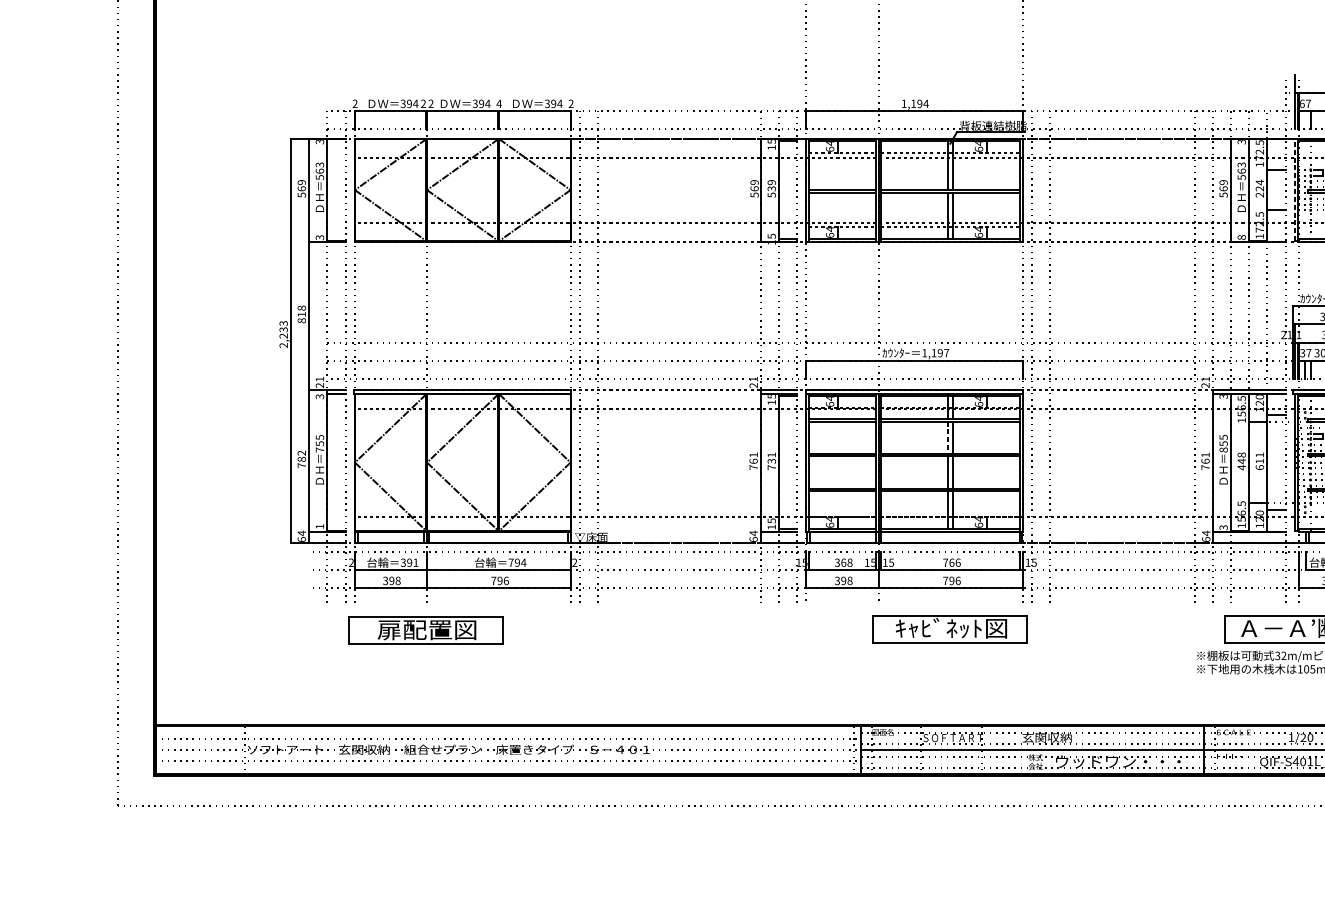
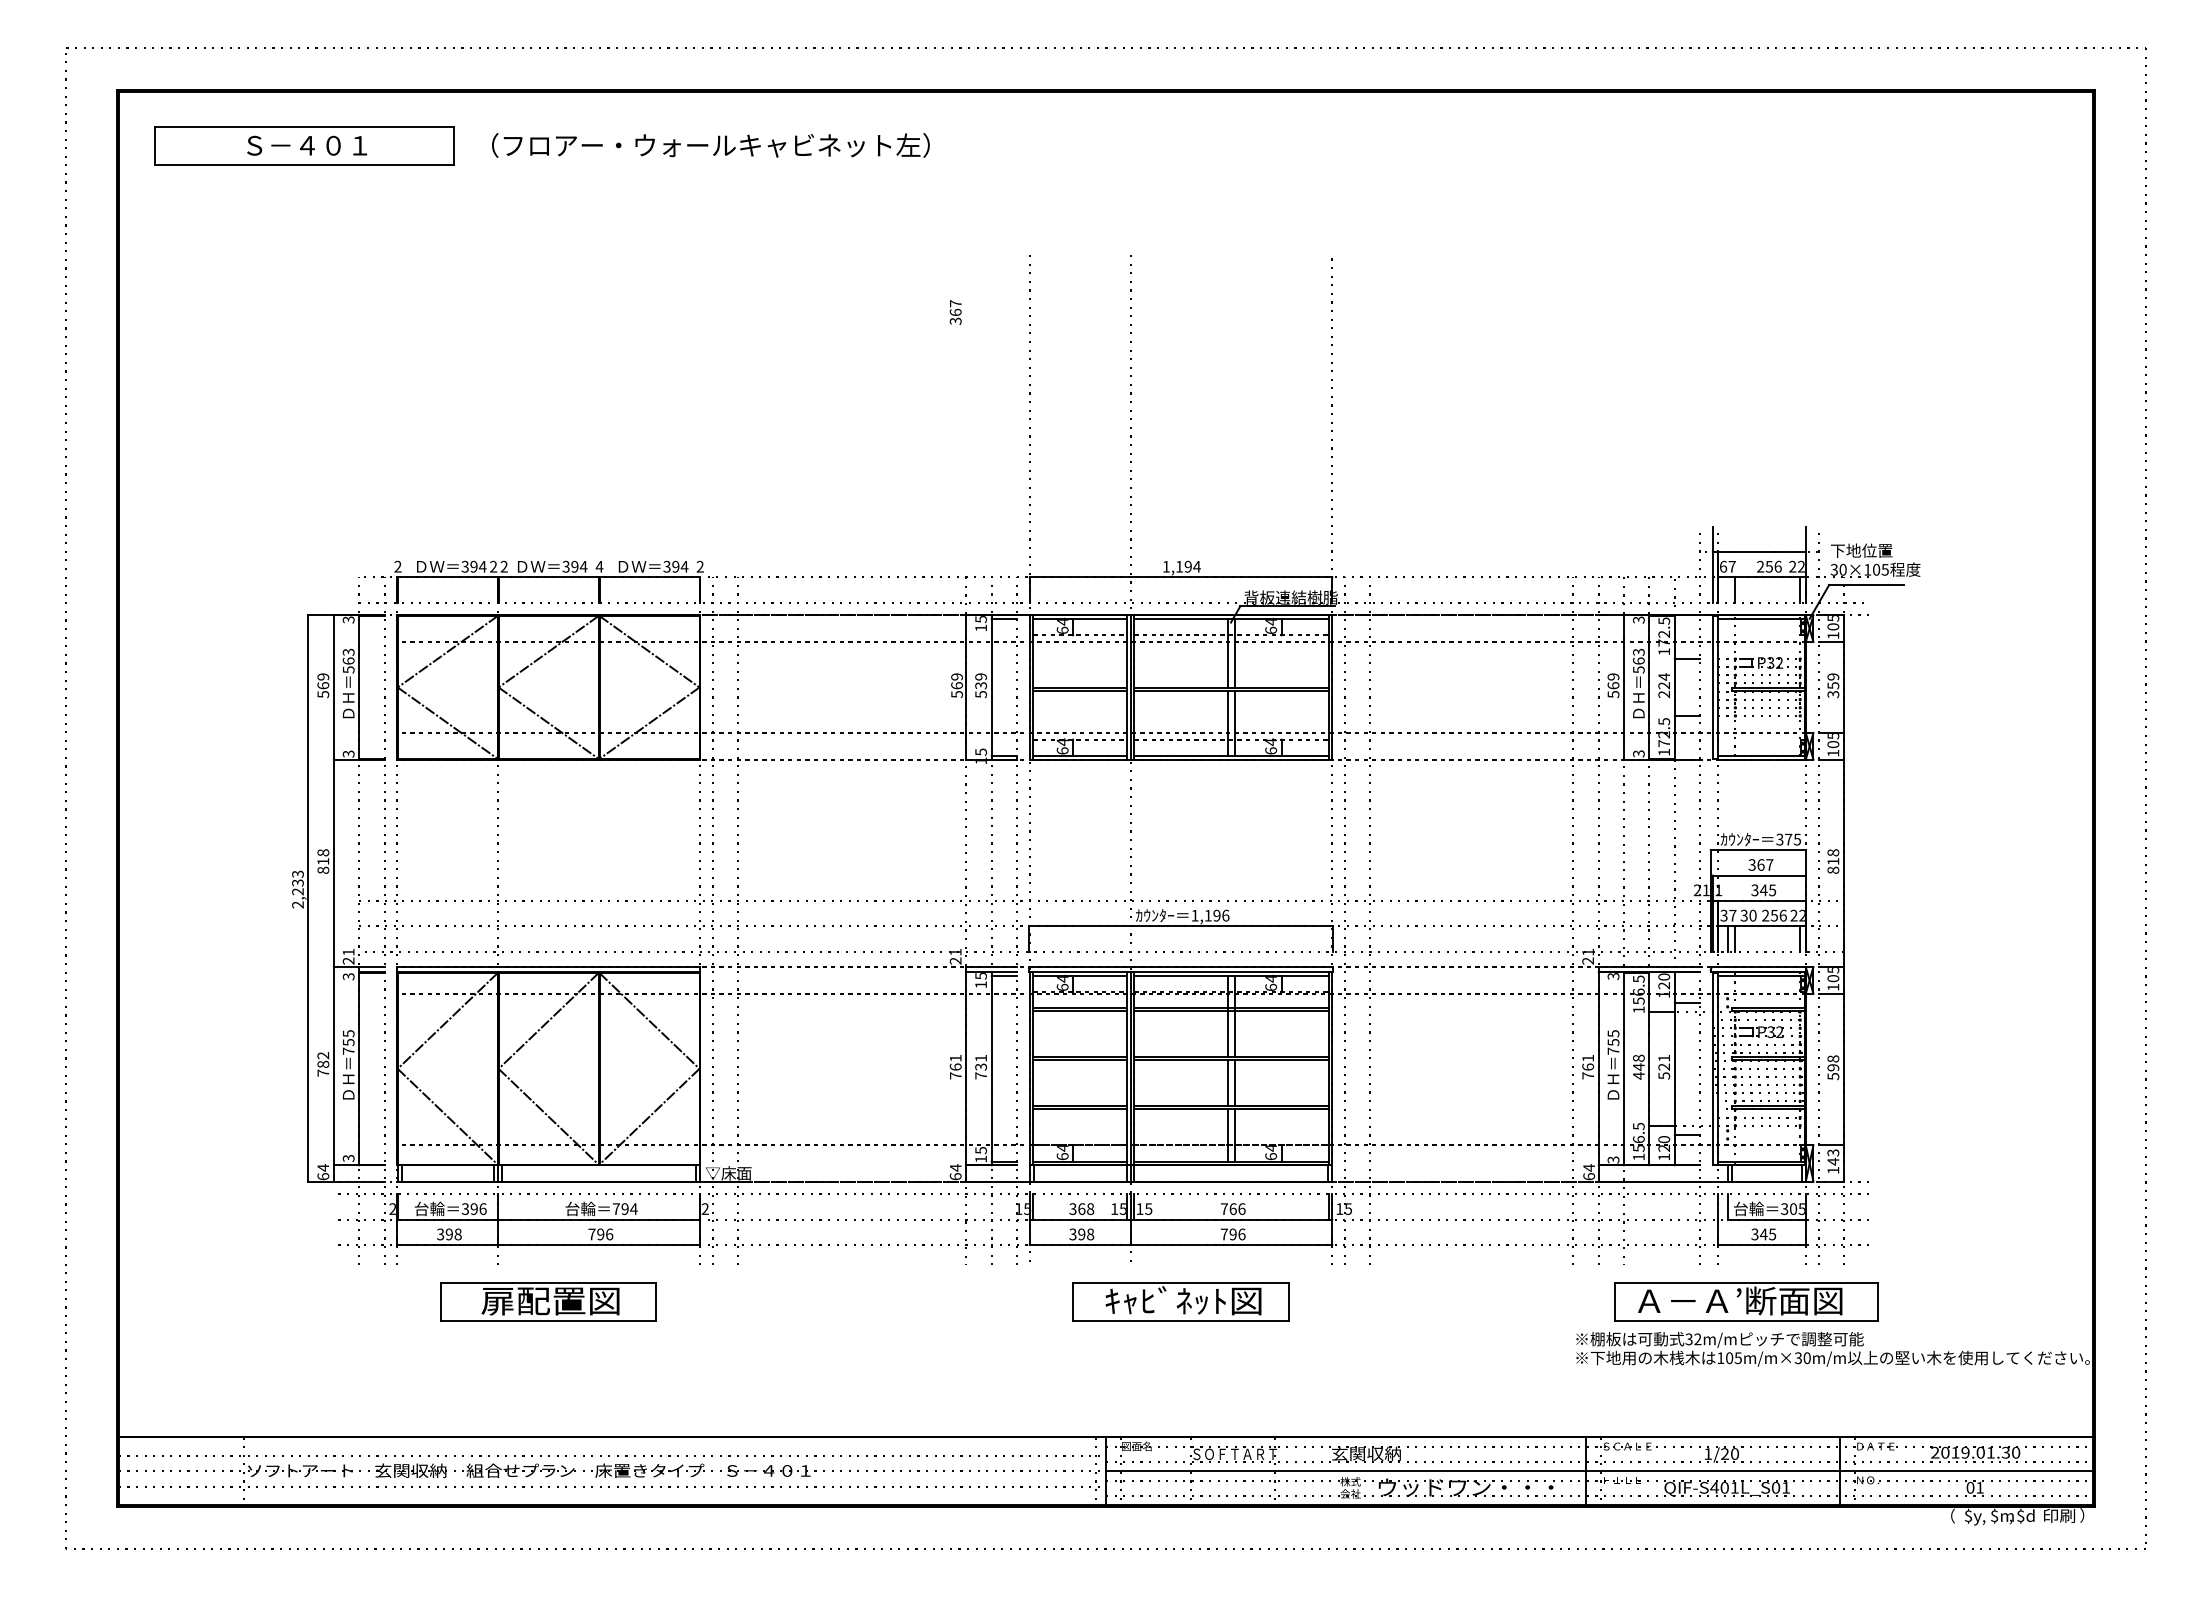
line: (1294, 189) -> (1712, 686), dashed -> solid
text: (1241, 237) -> (1638, 753), 8 -> 3
text: (946, 353) -> (1225, 915), 1,197 -> 1,196
line: (947, 438) -> (1227, 1034), dashed -> solid
text: (1223, 449) -> (1613, 1050), 855 -> 755
text: (1260, 464) -> (1664, 1071), 611 -> 521
text: (319, 526) -> (348, 1158), 1 -> 3
text: (415, 563) -> (482, 1209), 391 -> 396
part: (949, 628) -> (1180, 1301), moved
part: (425, 630) -> (548, 1301), moved

